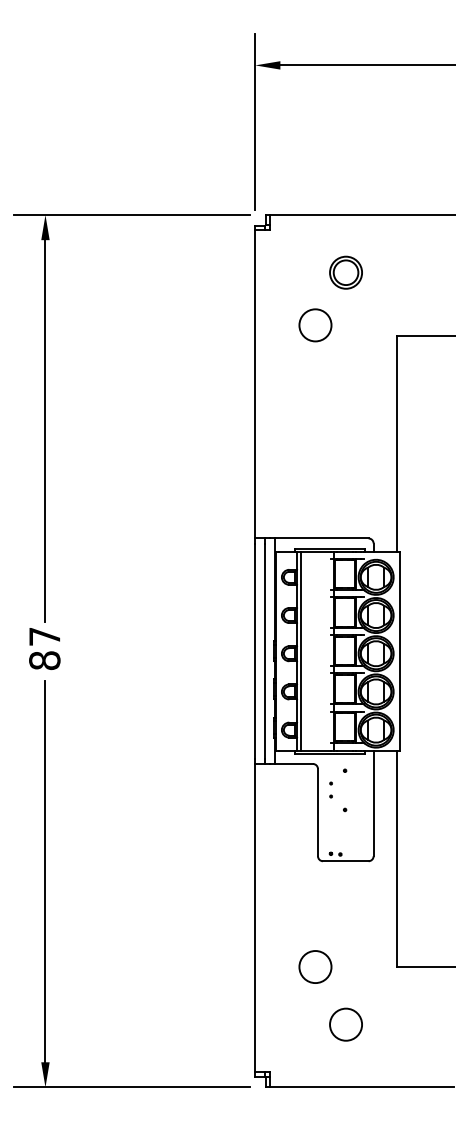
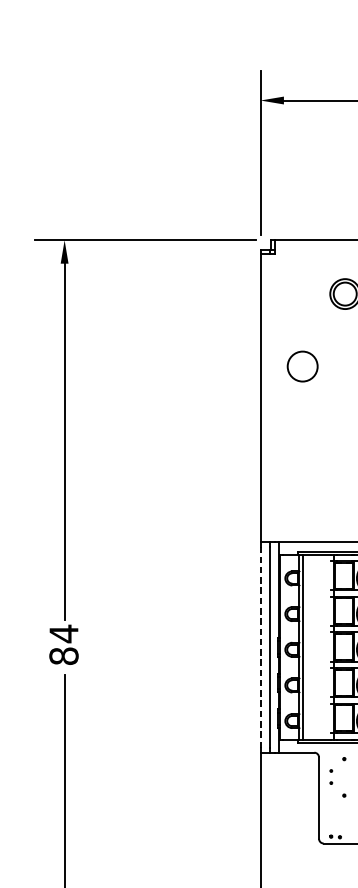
circle: (315, 325) -> (302, 366), moved
text: (44, 636) -> (63, 633), 87 -> 84
line: (255, 651) -> (260, 647), solid -> dashed

